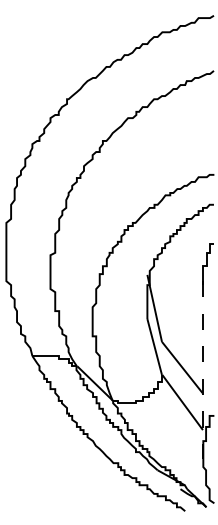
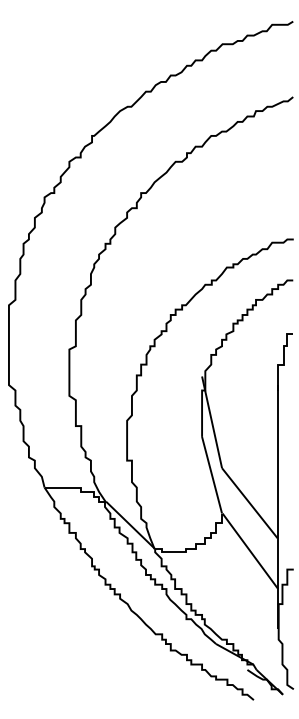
line: (203, 370) -> (278, 507), dashed -> solid

